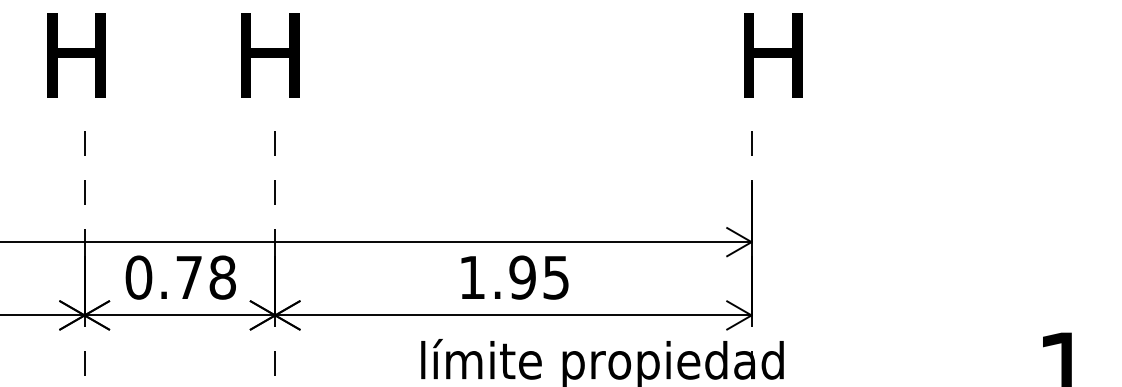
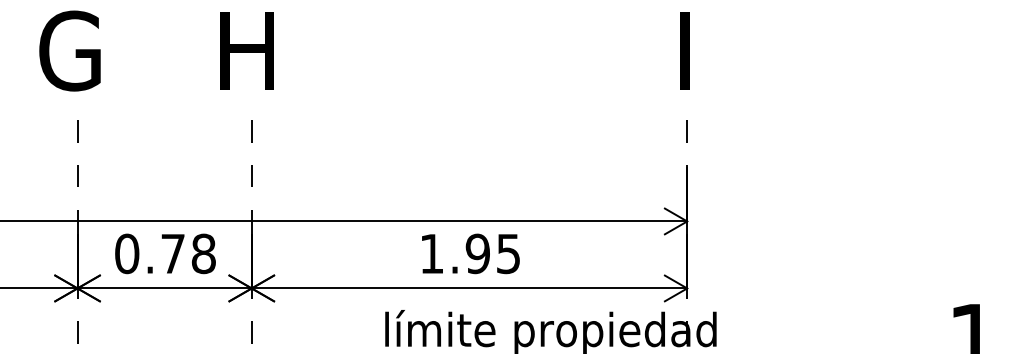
text: (75, 55) -> (69, 50), H -> G
text: (778, 55) -> (711, 50), H -> I

